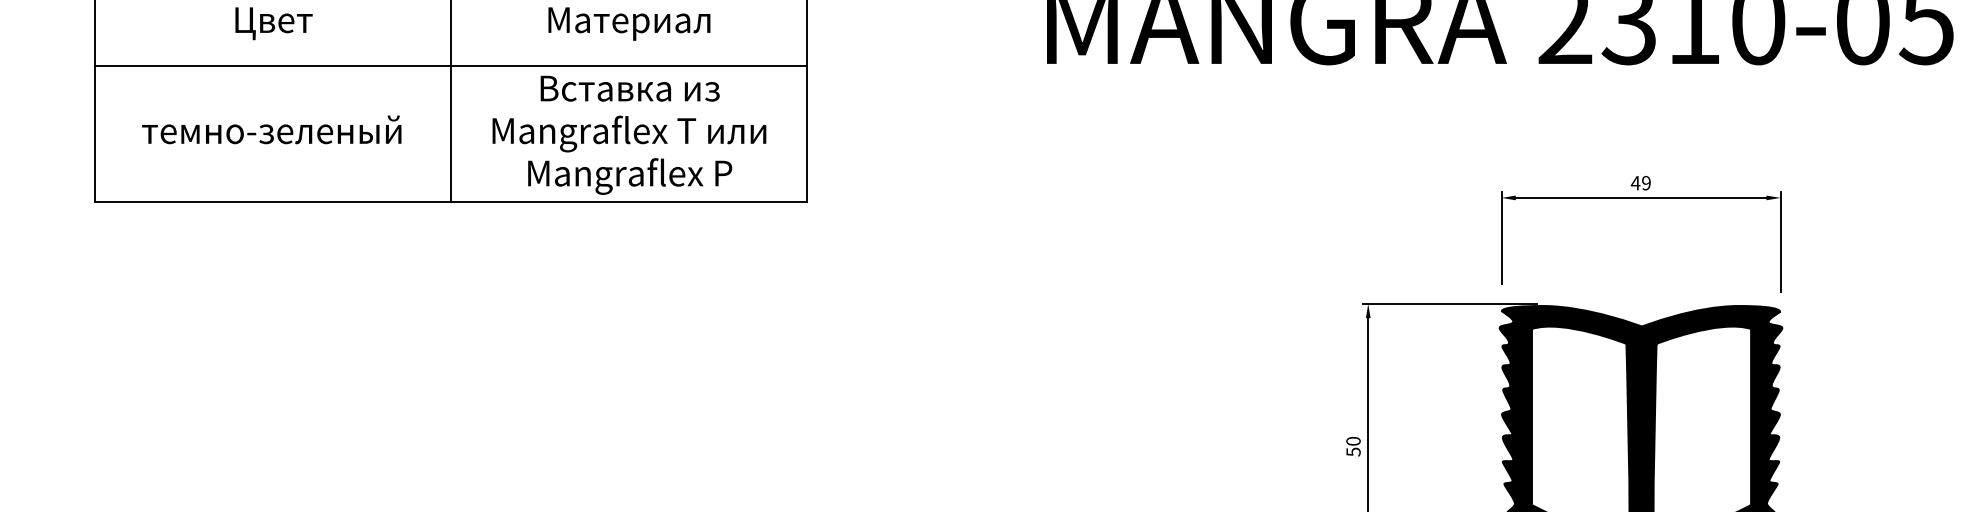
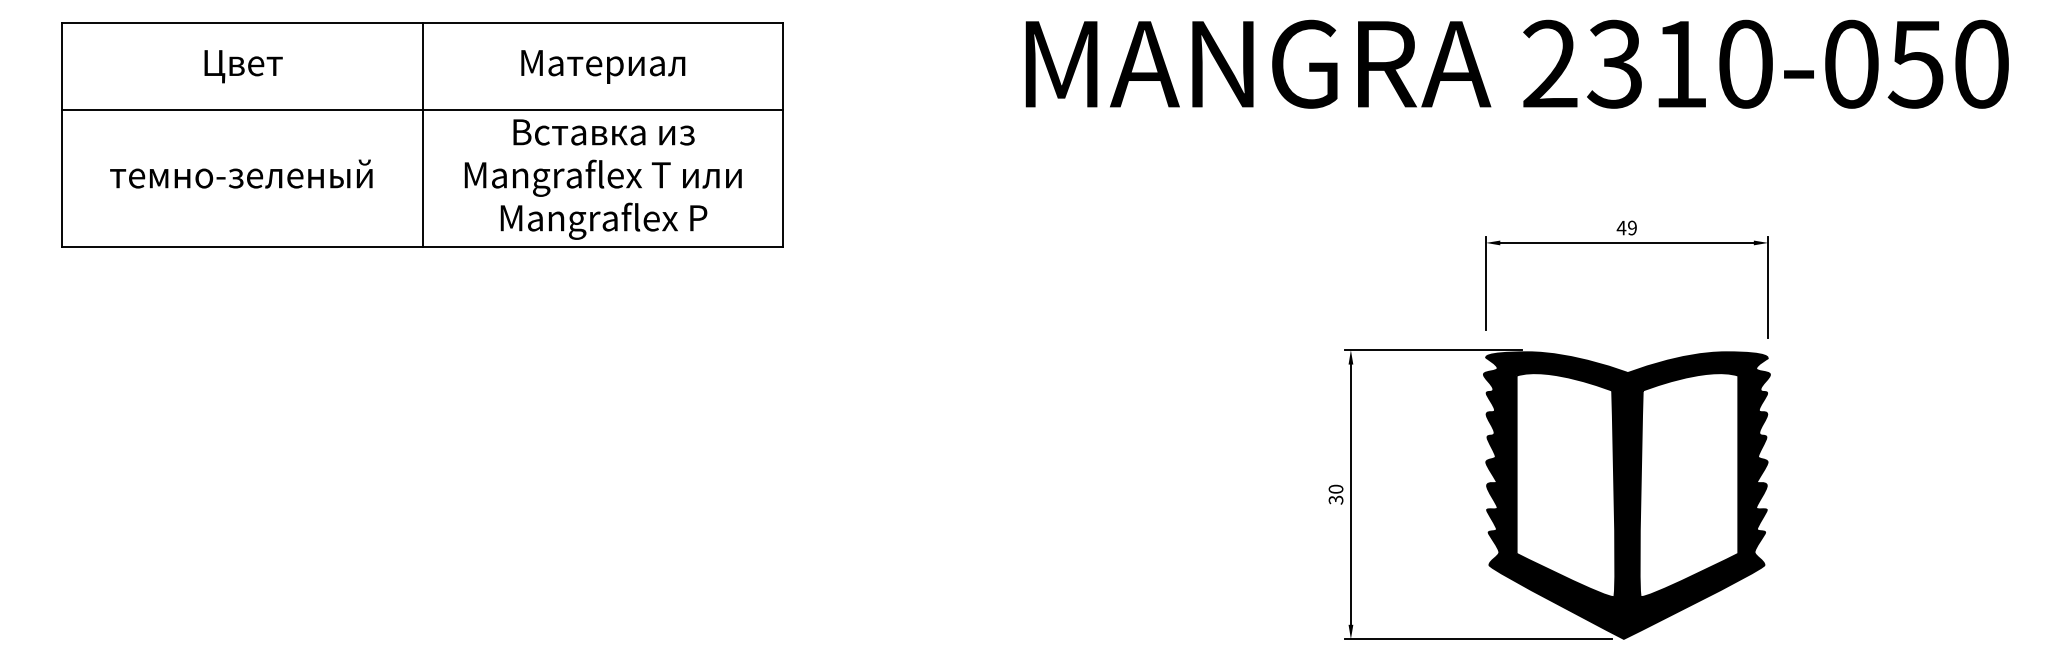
text: (1353, 451) -> (1335, 499), 50 -> 30

